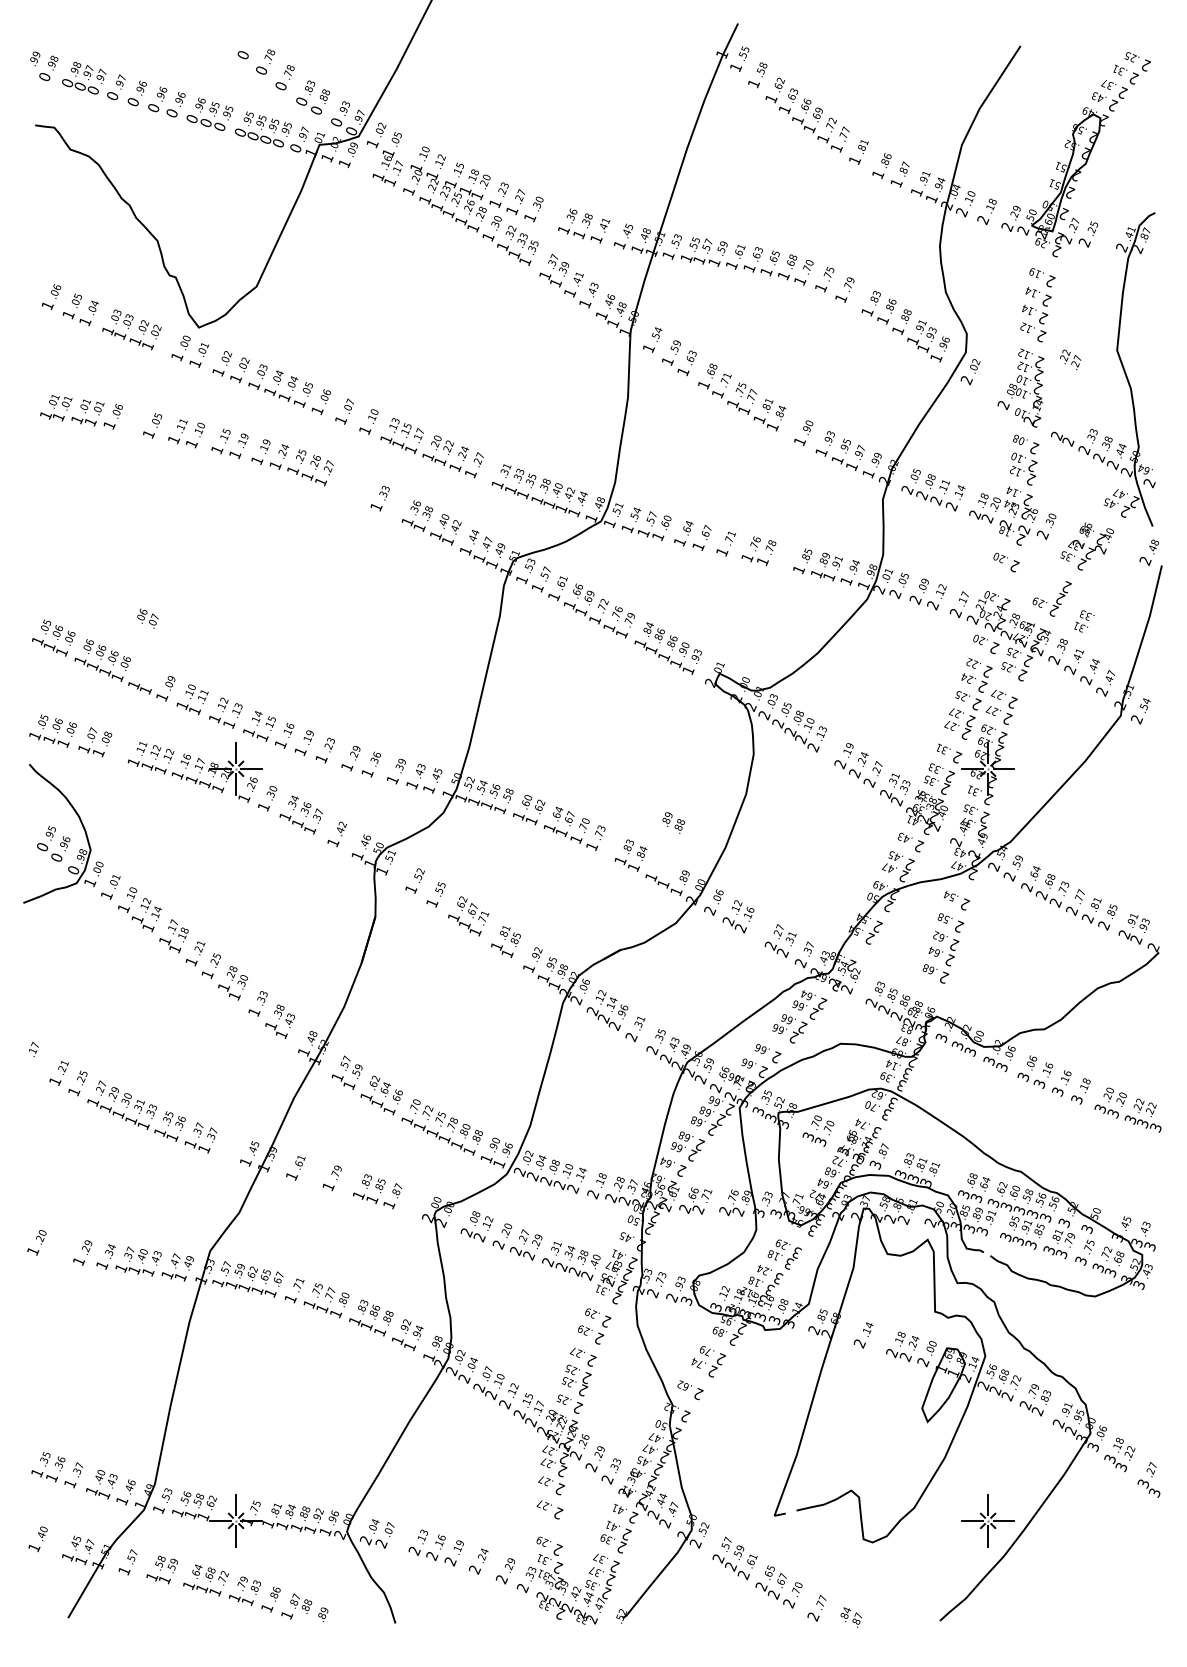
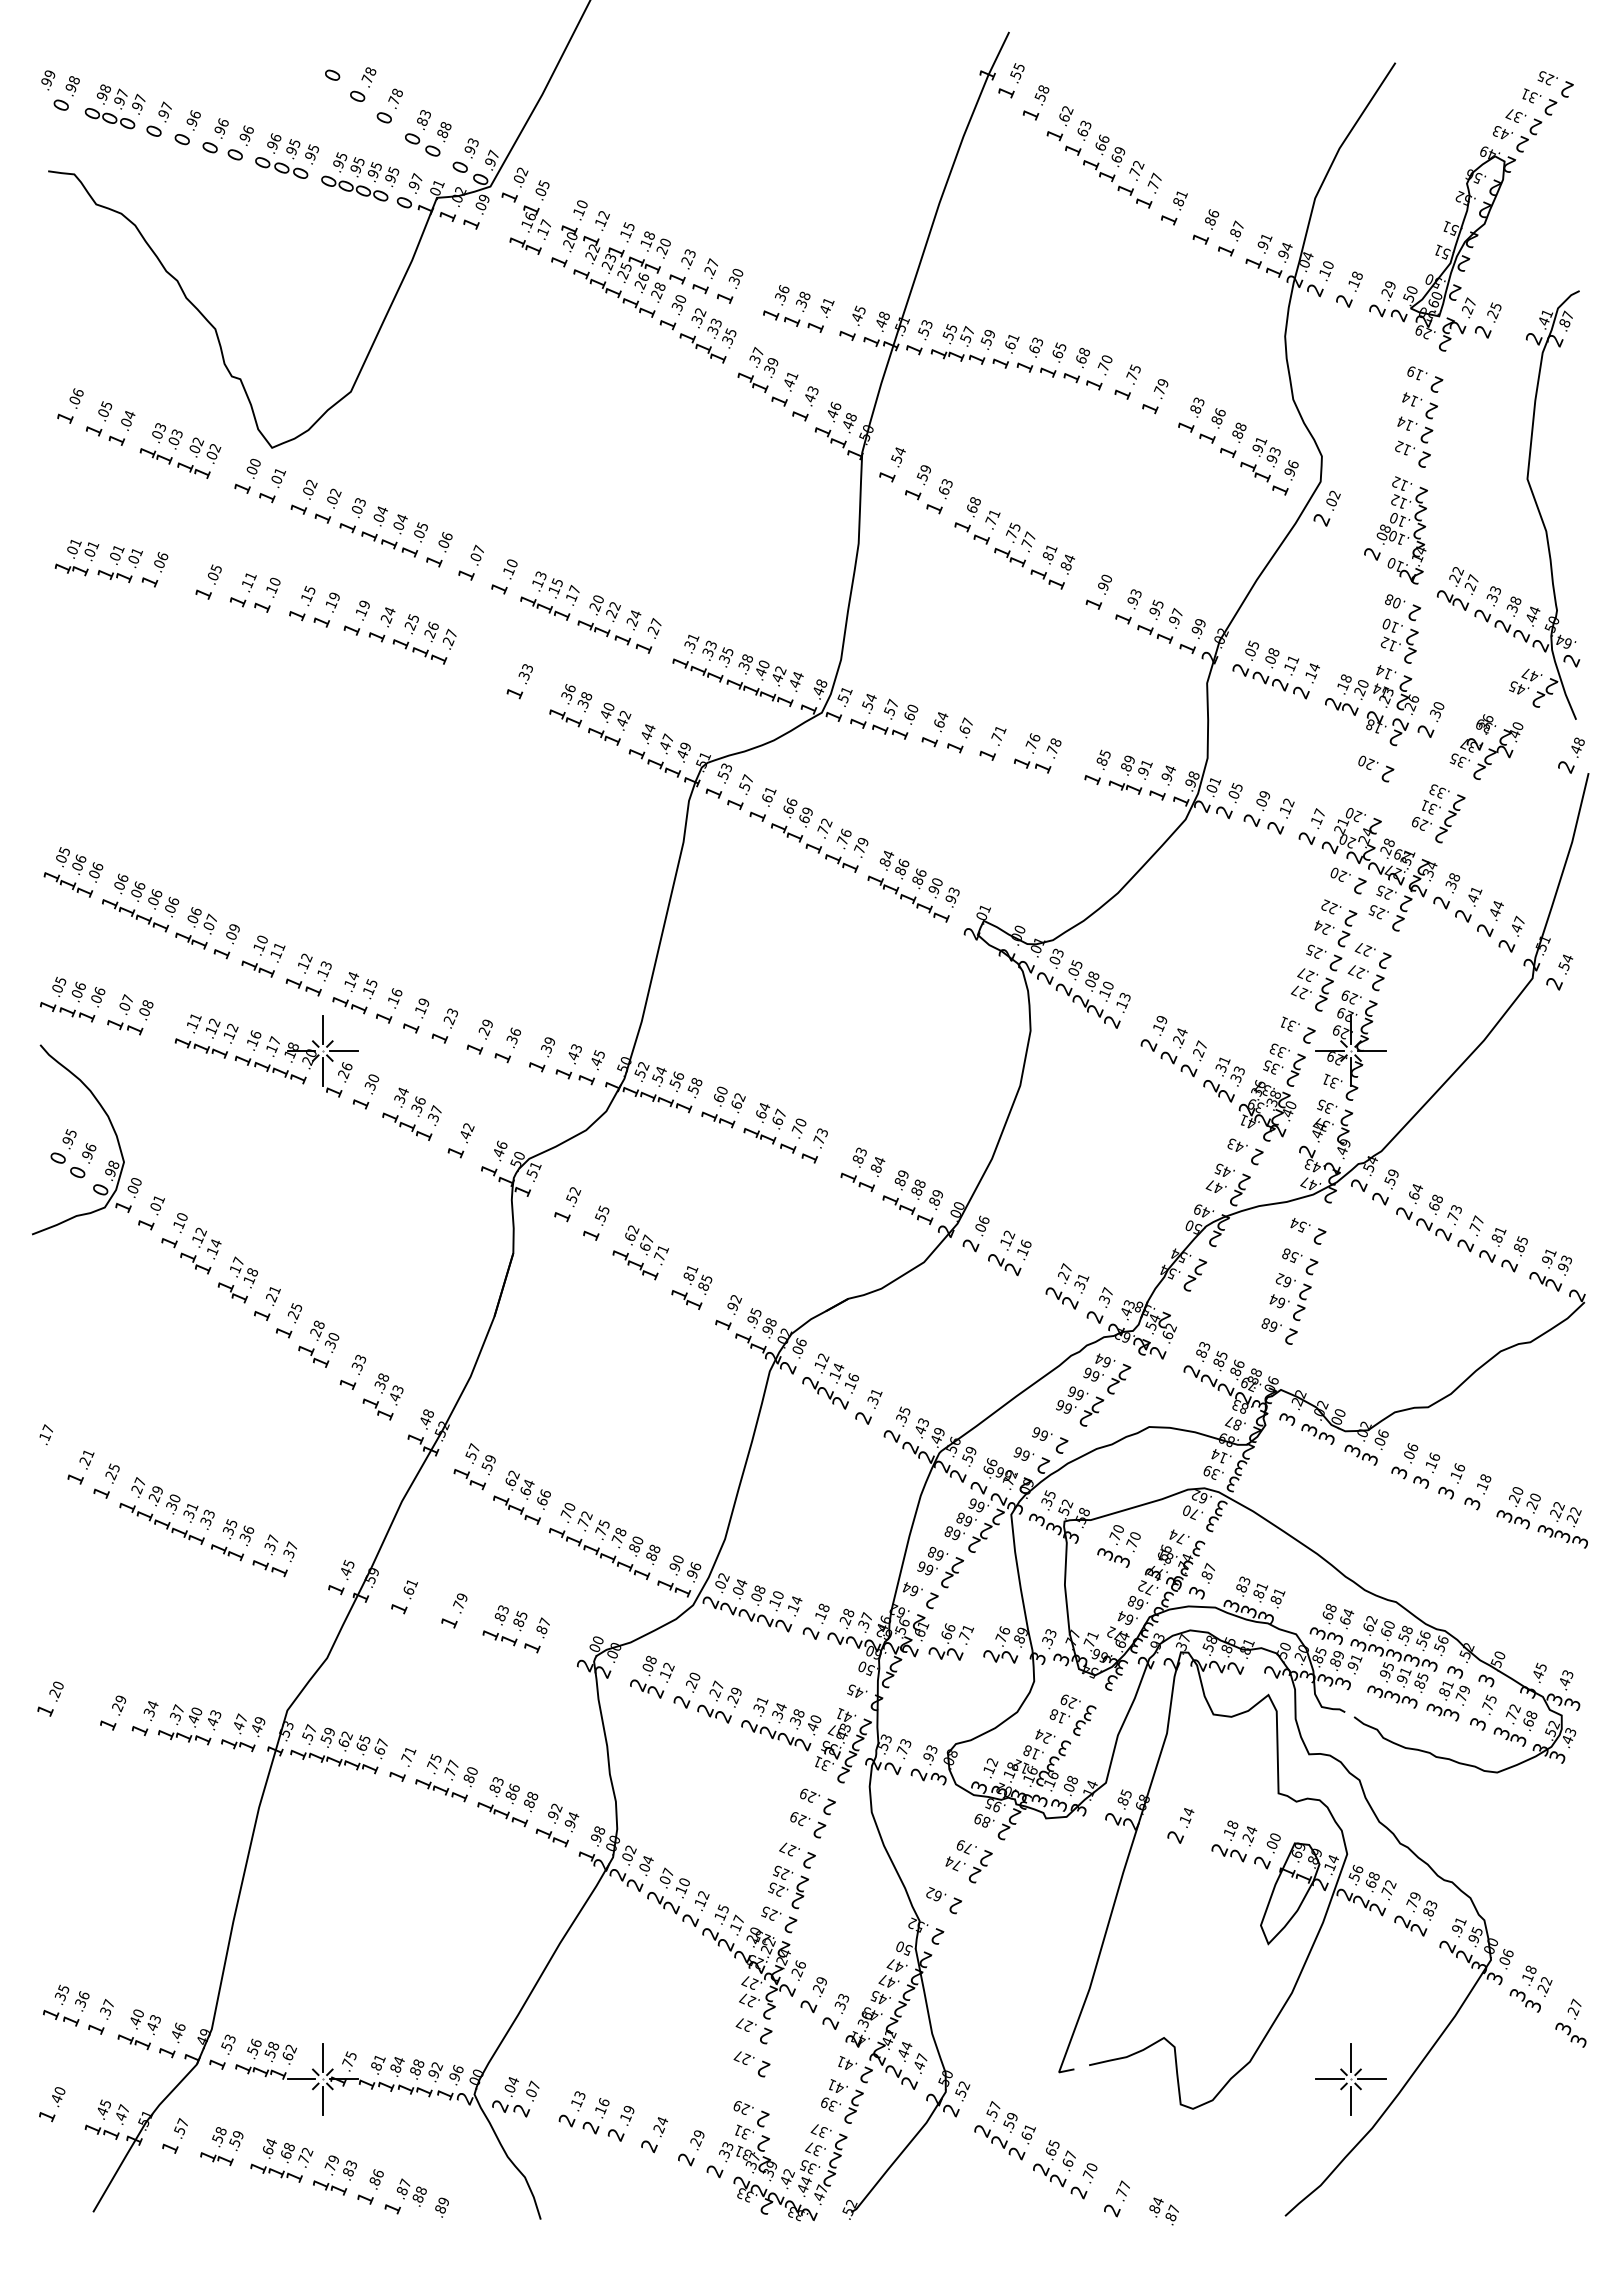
text: (1070, 359) -> (1463, 580), moved
text: (147, 618) -> (201, 920), moved
text: (1084, 621) -> (1435, 799), moved
text: (673, 822) -> (909, 1184), moved
text: (622, 1013) -> (850, 1385), .96 -> .16

